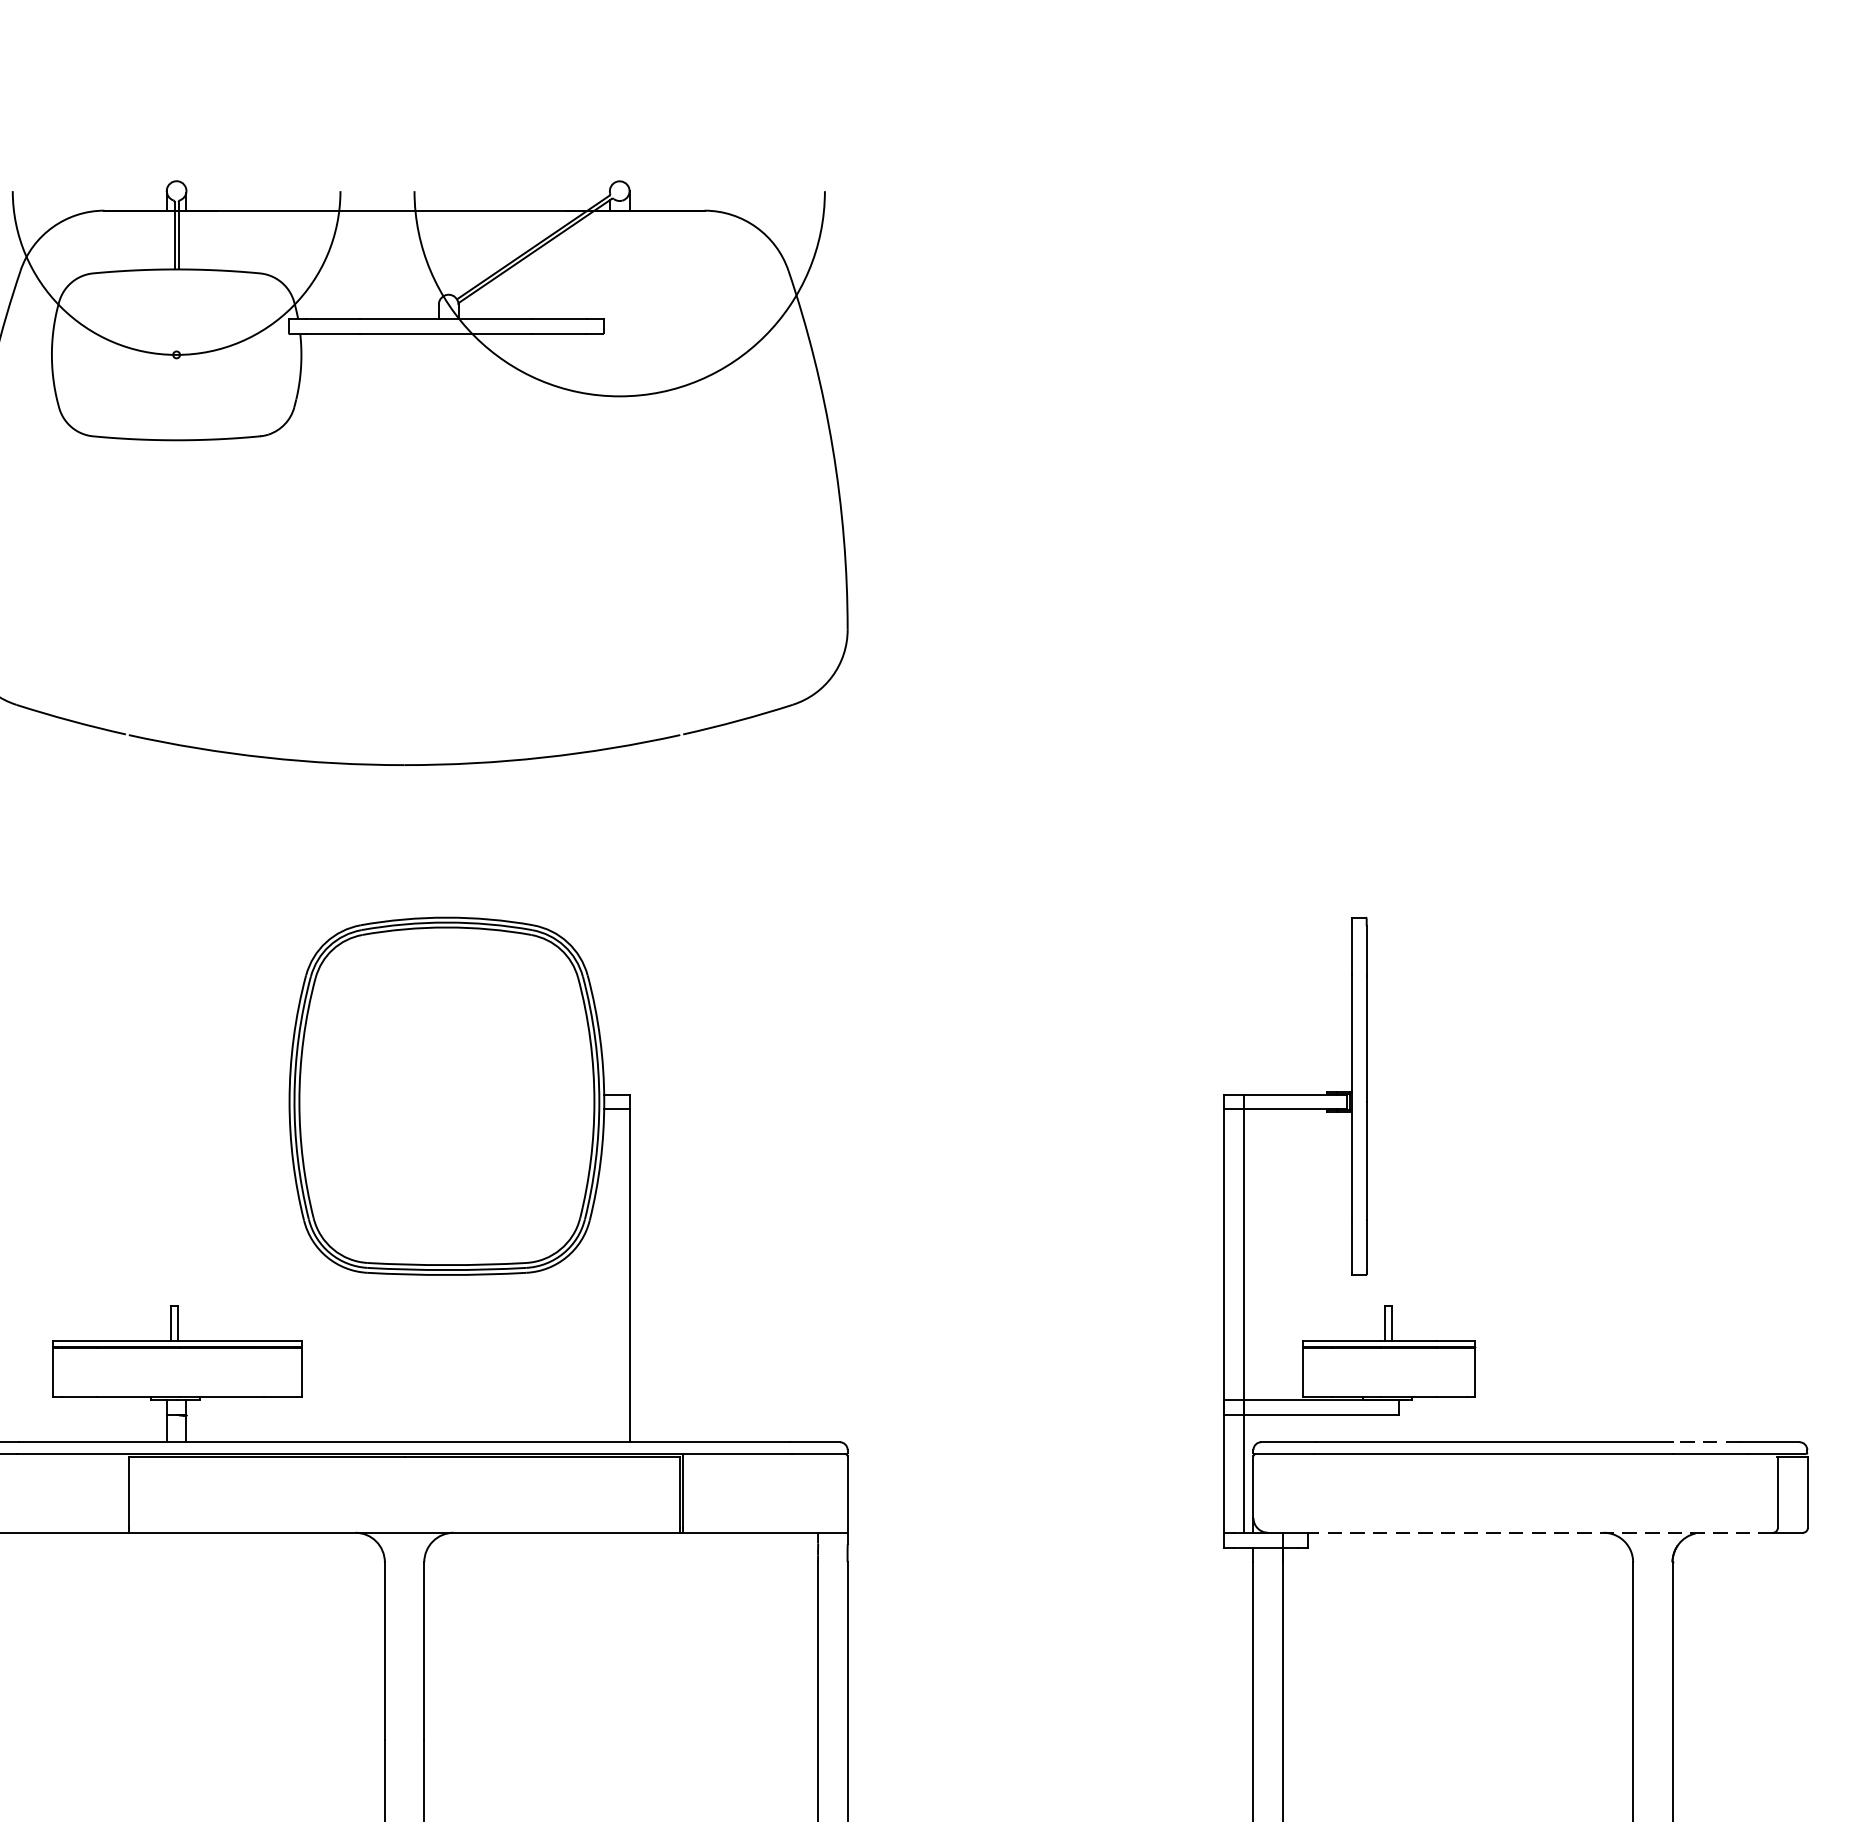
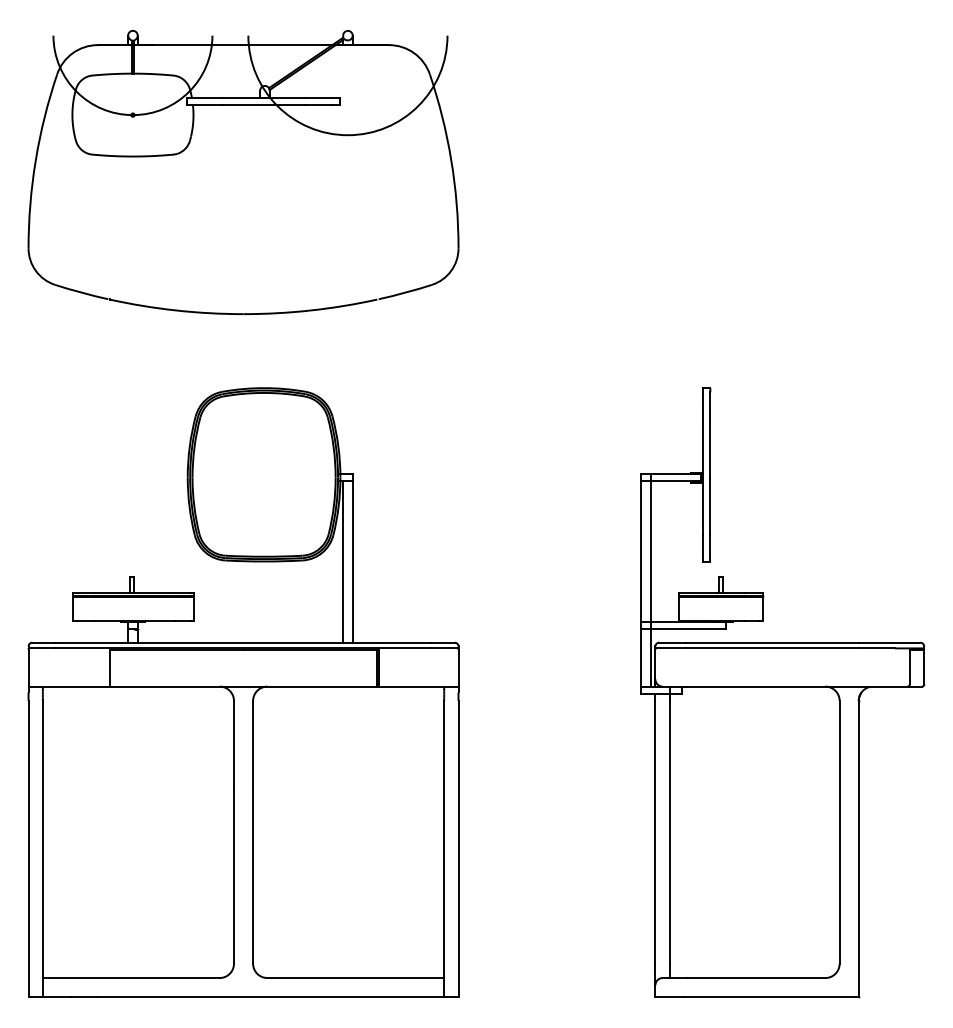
line: (610, 1274) -> (343, 561), added
line: (1704, 1441) -> (874, 642), dashed -> solid
line: (1544, 1532) -> (796, 686), dashed -> solid

